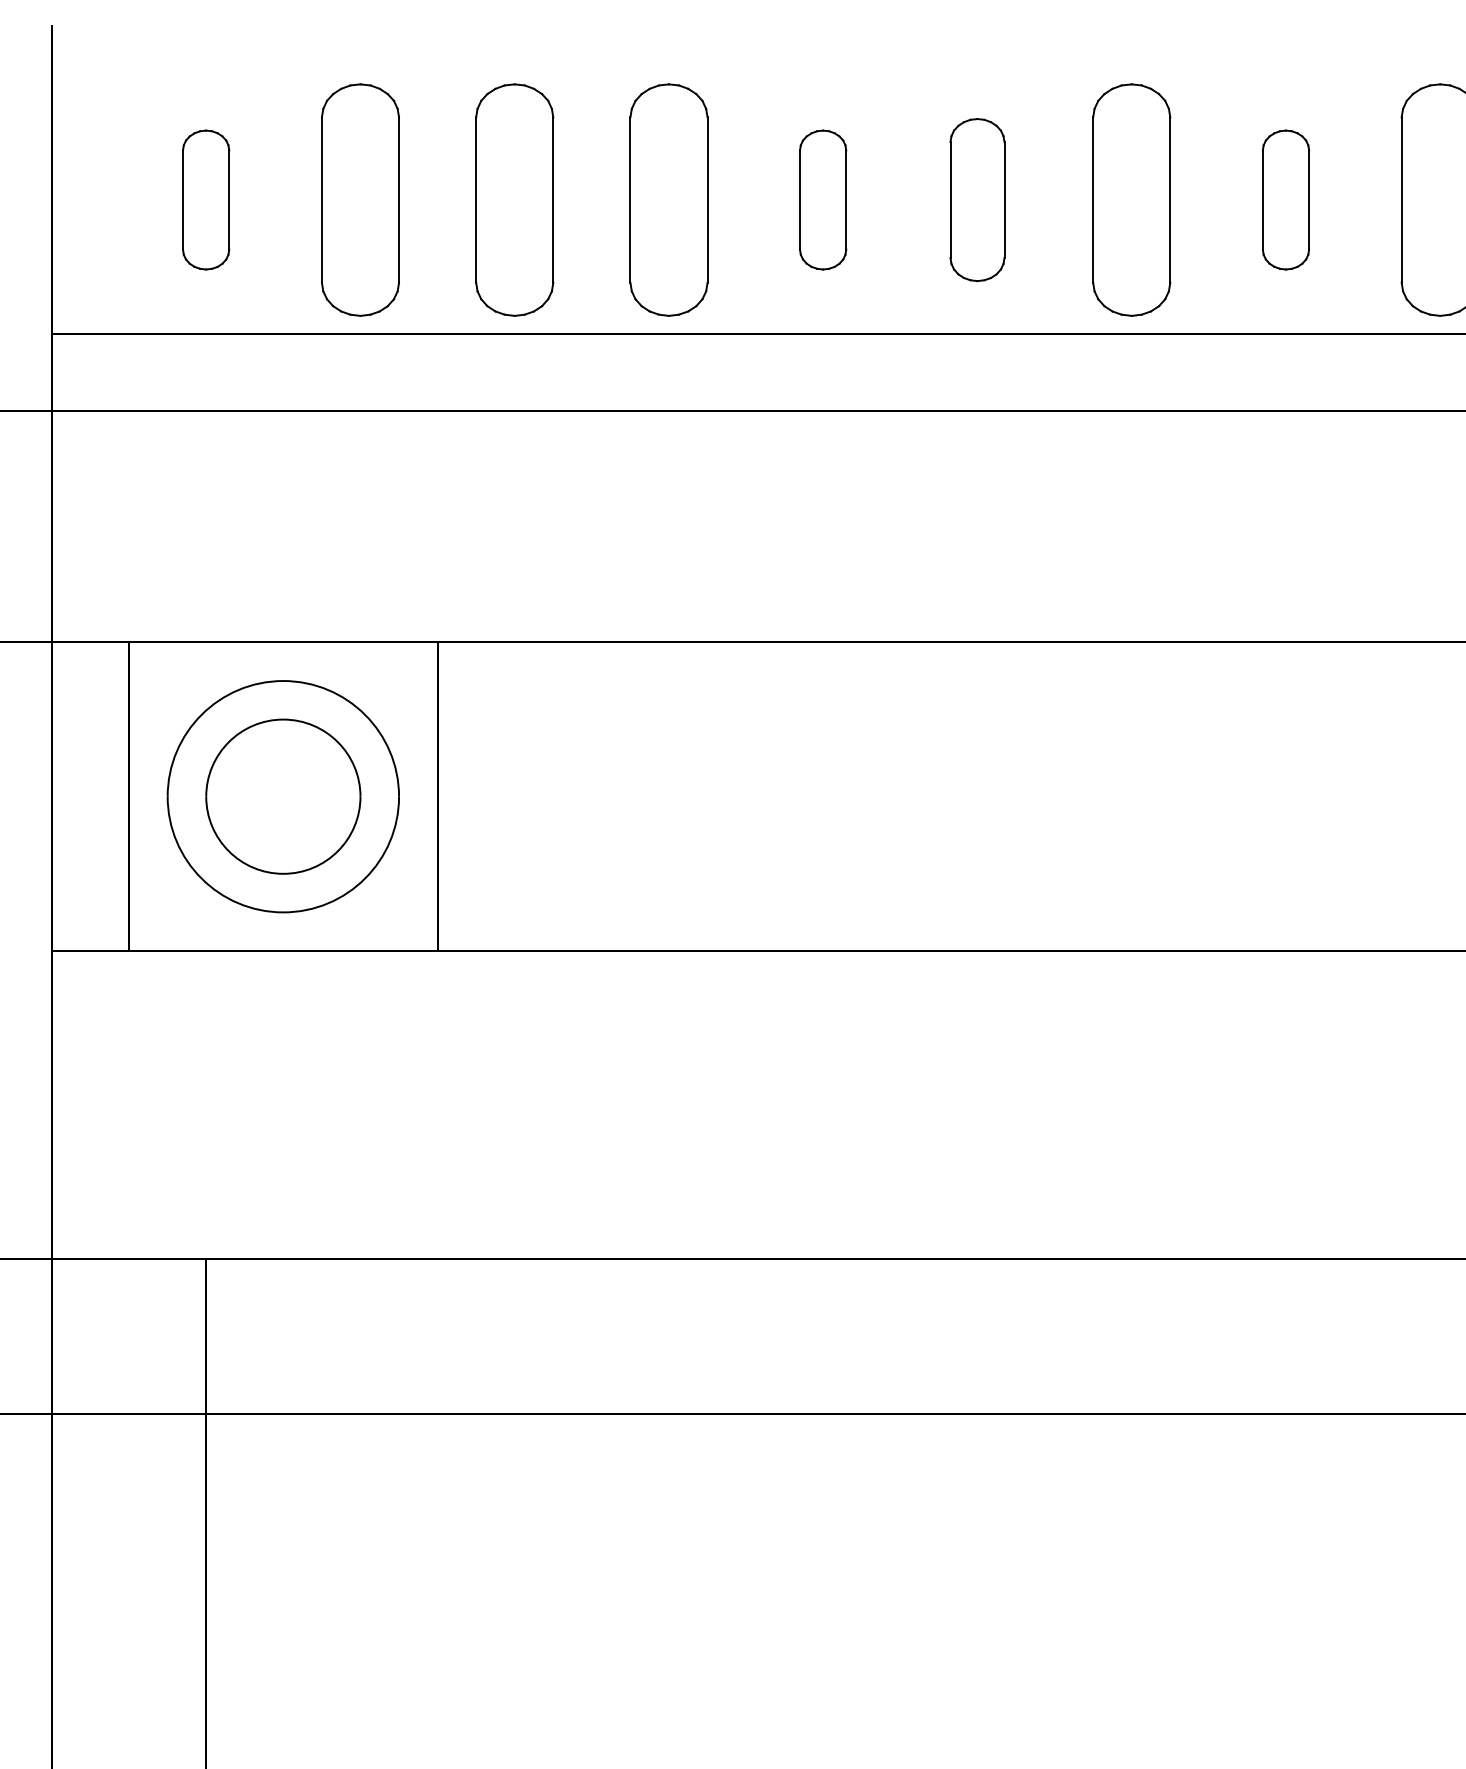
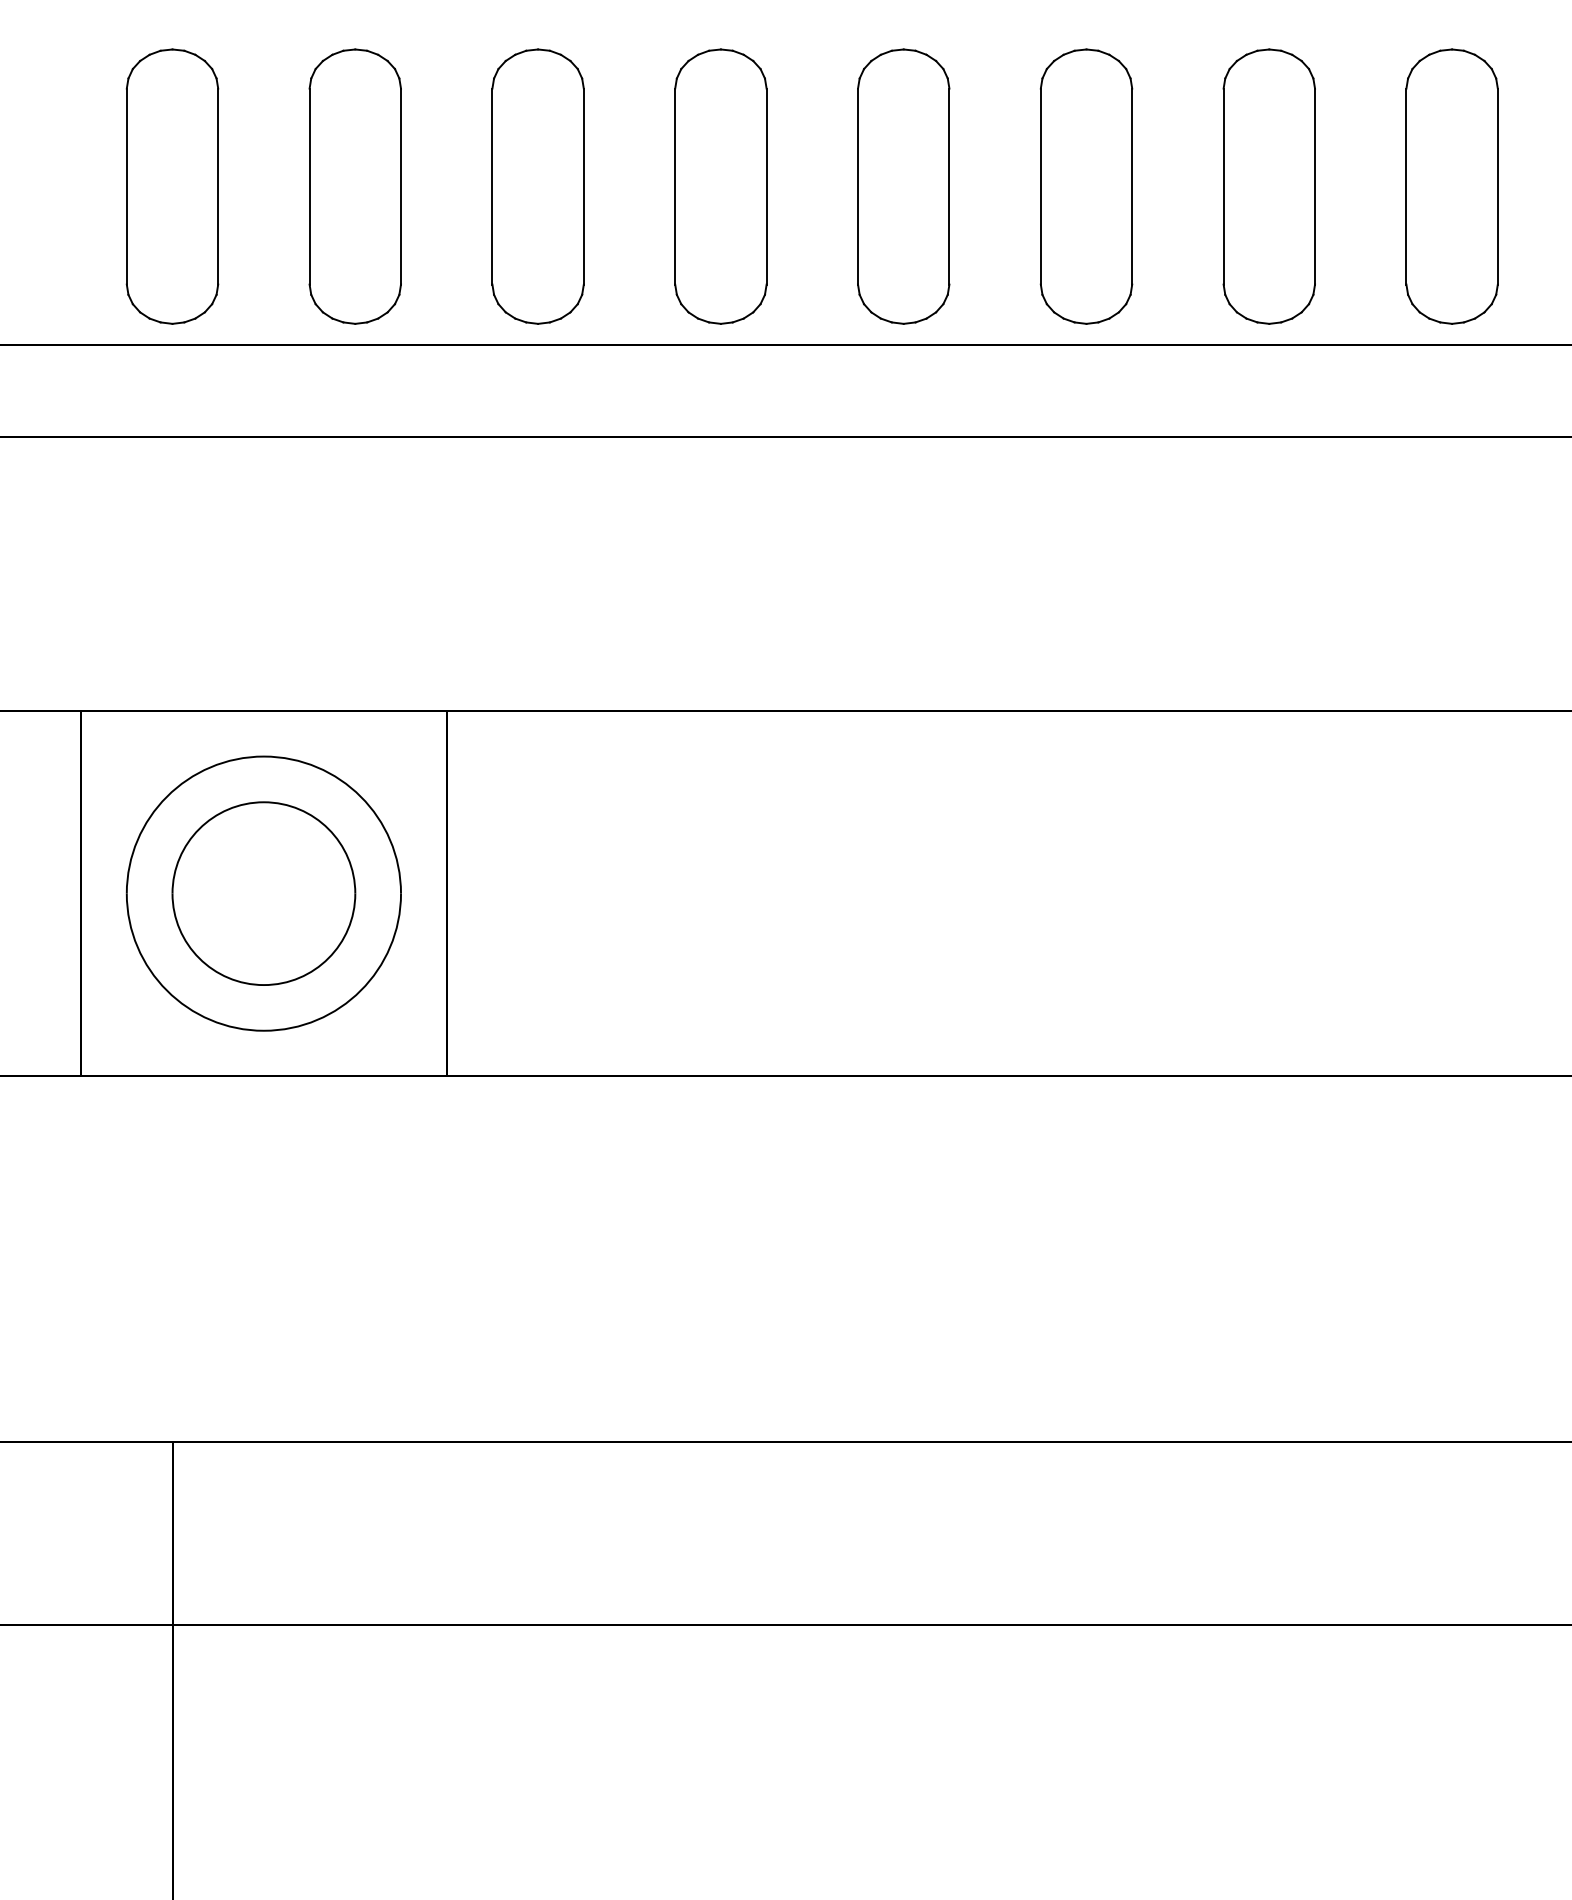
part: (205, 199) -> (171, 185), size x1.67
part: (822, 199) -> (902, 185), size x1.67
part: (977, 199) -> (1086, 185), size x1.43
part: (1285, 199) -> (1451, 185), size x1.67

